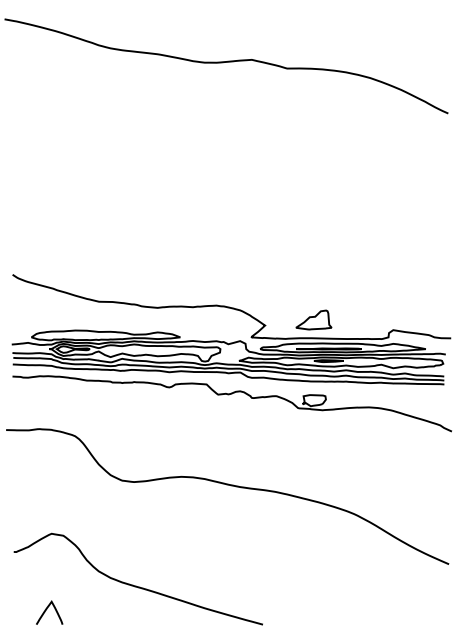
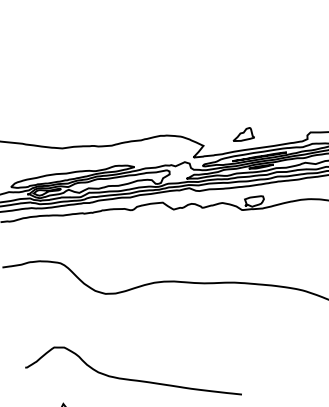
part: (313, 319) -> (242, 134), size x0.71

